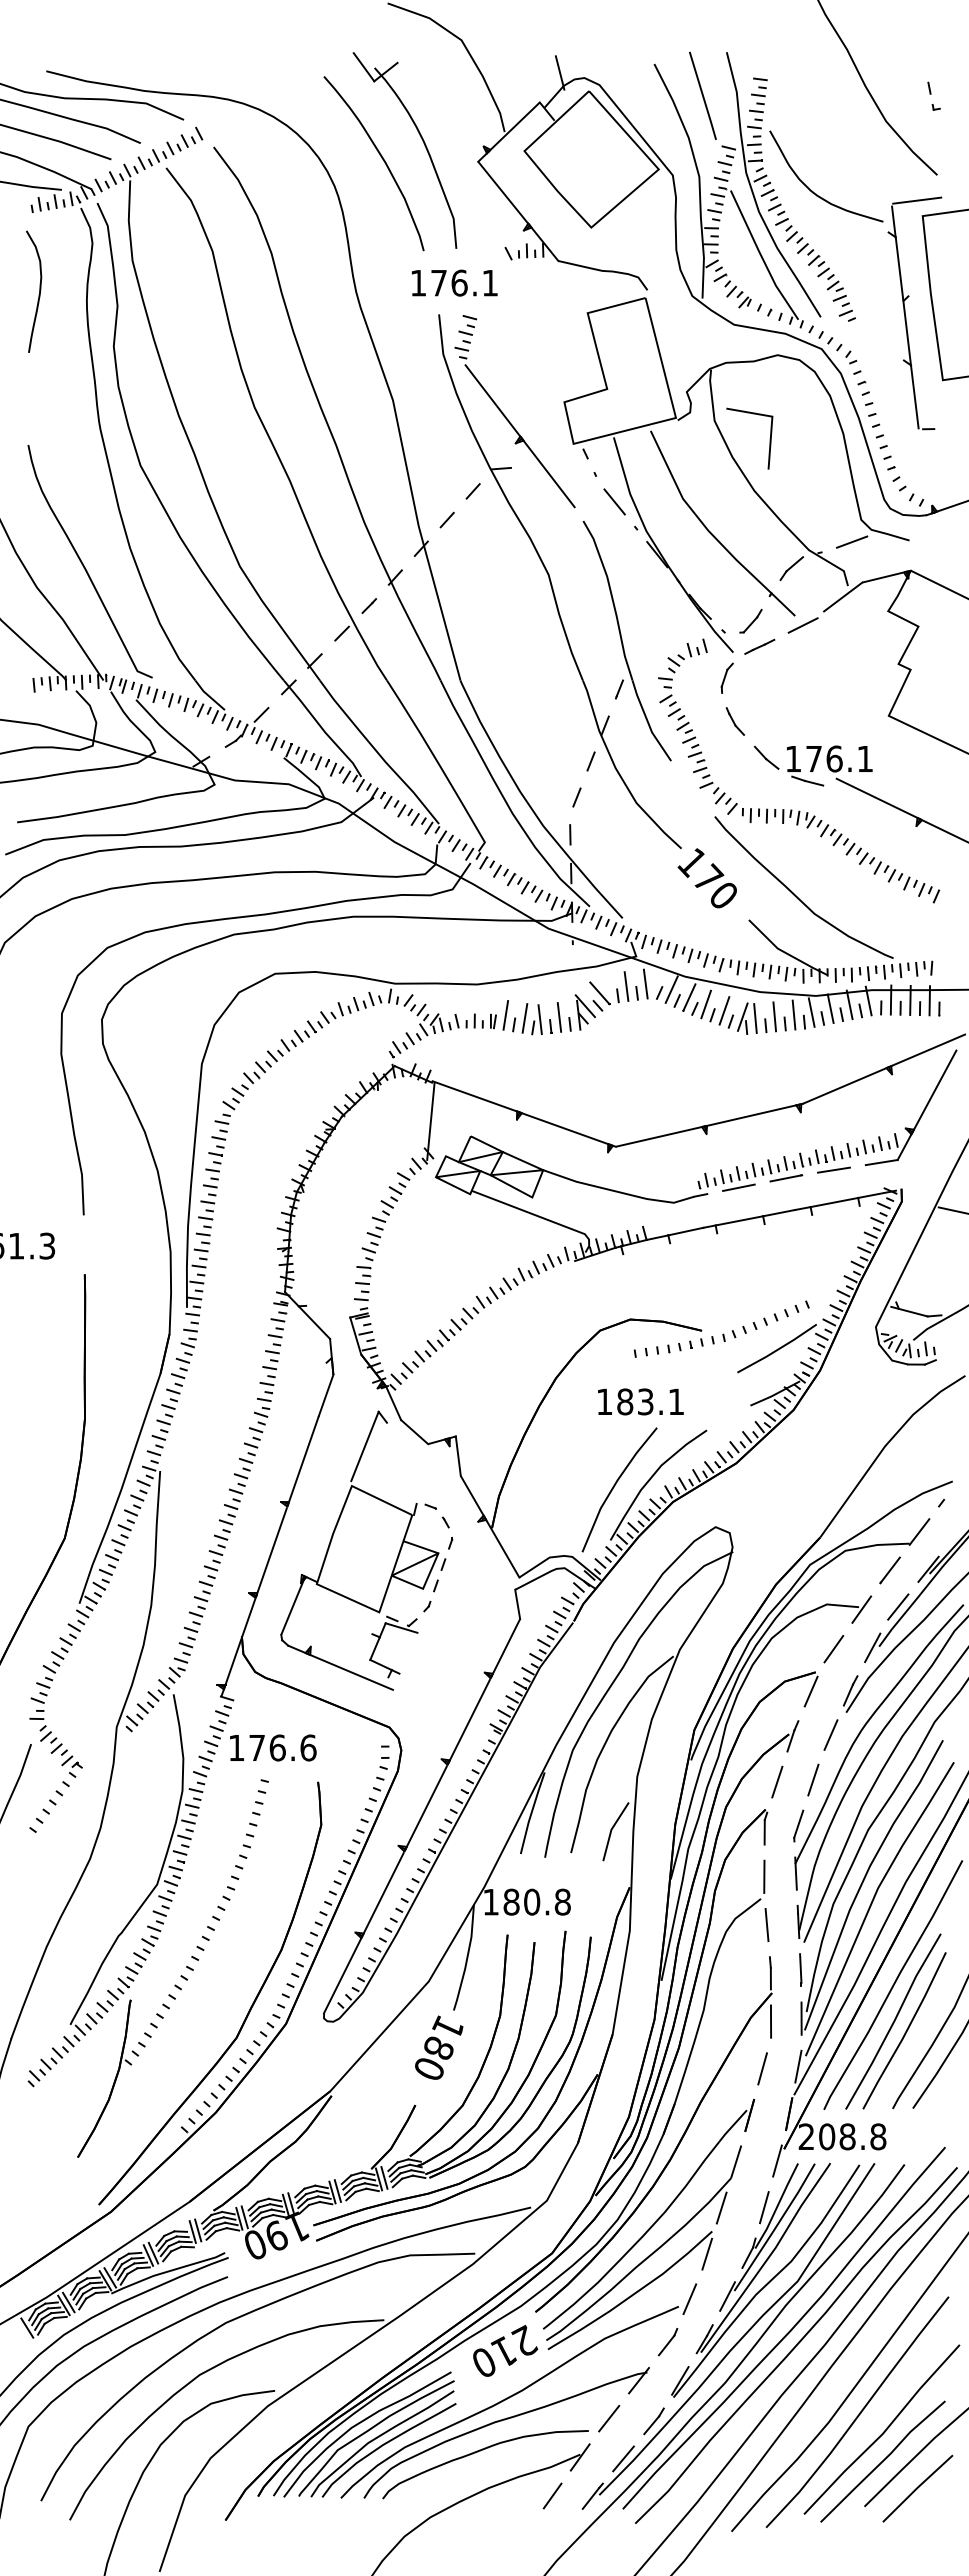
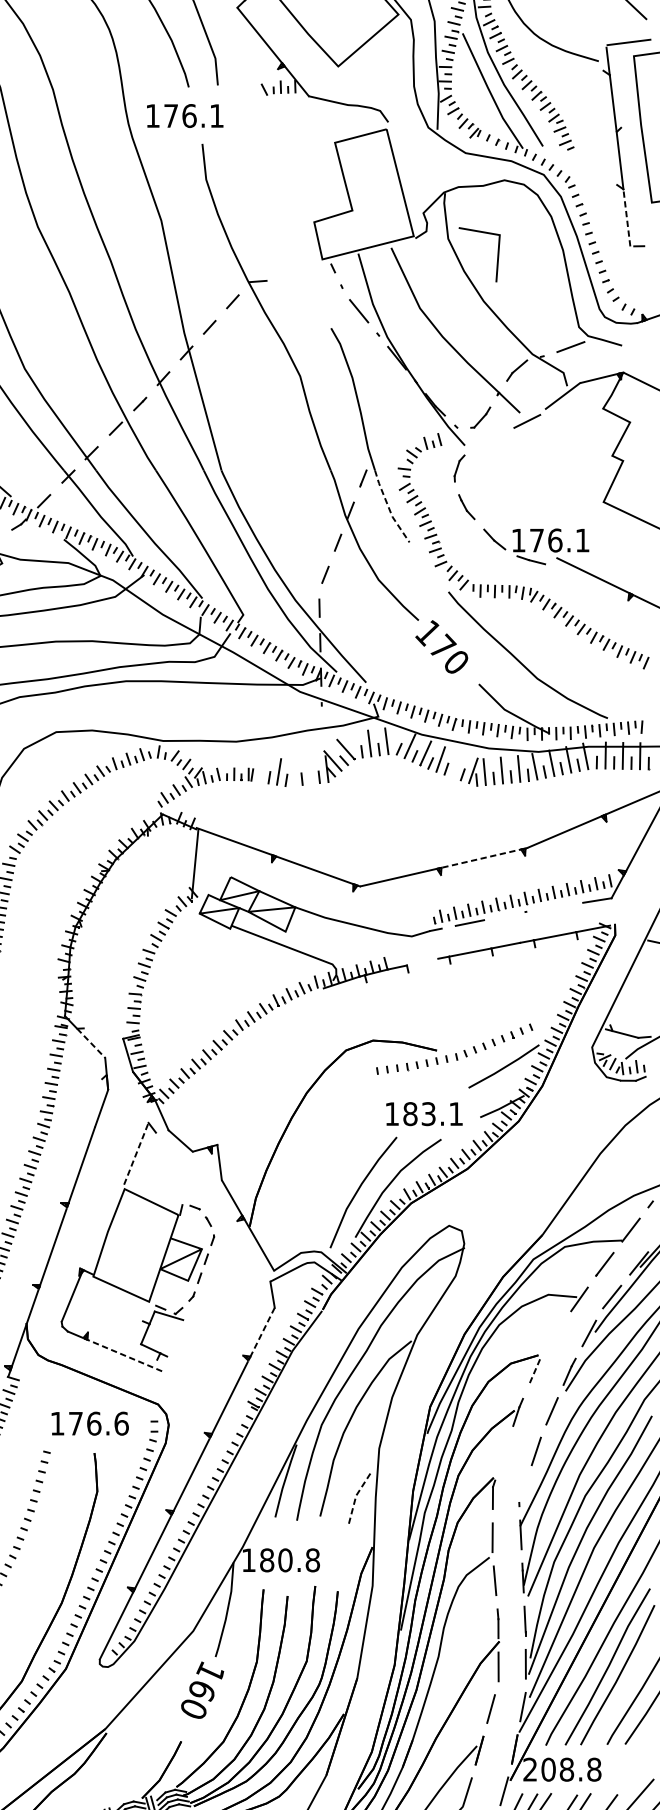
text: (454, 282) -> (184, 115), moved
line: (914, 395) -> (626, 216), solid -> dashed
part: (506, 416) -> (262, 234), removed
line: (759, 646) -> (488, 440), removed
line: (648, 722) -> (389, 507), solid -> dashed
line: (724, 1010) -> (457, 764), removed
line: (505, 1015) -> (261, 769), removed
line: (559, 1017) -> (309, 771), removed
line: (539, 1019) -> (292, 772), removed
line: (755, 1114) -> (484, 857), solid -> dashed
line: (833, 1169) -> (554, 906), removed
line: (785, 1178) -> (511, 914), removed
line: (685, 1231) -> (422, 962), removed
line: (314, 1322) -> (91, 1043), solid -> dashed
text: (640, 1401) -> (424, 1113), moved
line: (365, 1446) -> (136, 1153), solid -> dashed
line: (833, 1648) -> (554, 1334), removed
line: (504, 1650) -> (260, 1335), solid -> dashed
line: (347, 1670) -> (120, 1353), solid -> dashed
line: (811, 1692) -> (534, 1373), solid -> dashed
text: (273, 1747) -> (90, 1423), moved
line: (777, 1781) -> (504, 1452), removed
line: (798, 1823) -> (523, 1490), removed
line: (611, 1829) -> (356, 1495), solid -> dashed
text: (438, 2048) -> (201, 1690), 180 -> 160

